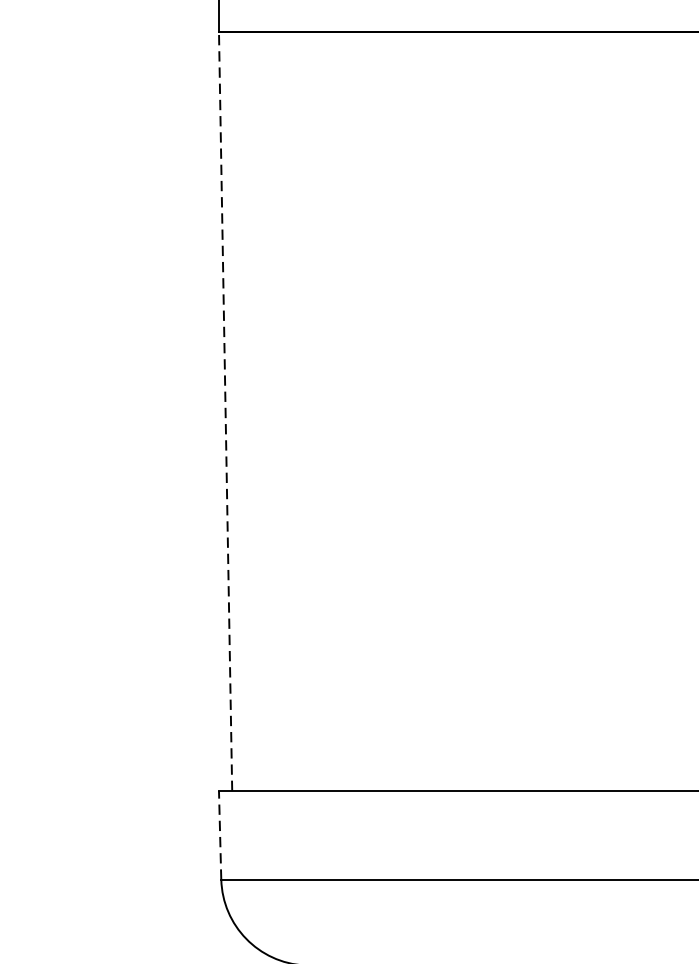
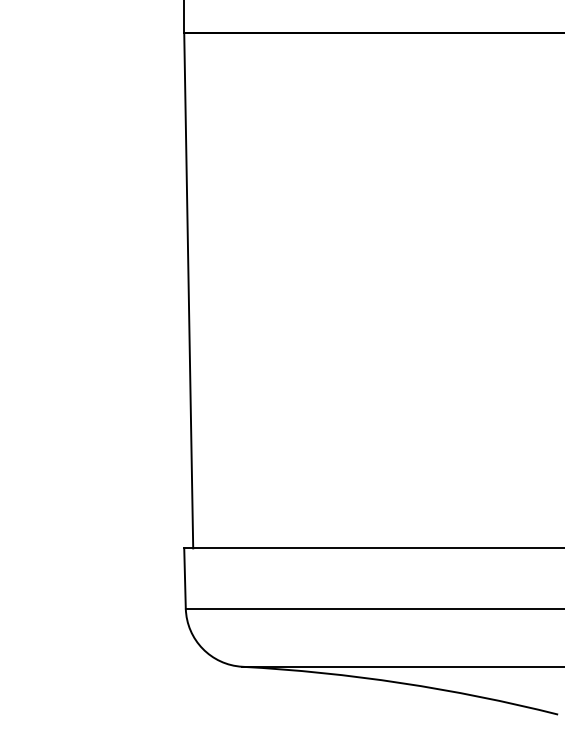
line: (225, 410) -> (188, 290), dashed -> solid
line: (220, 835) -> (185, 578), dashed -> solid

